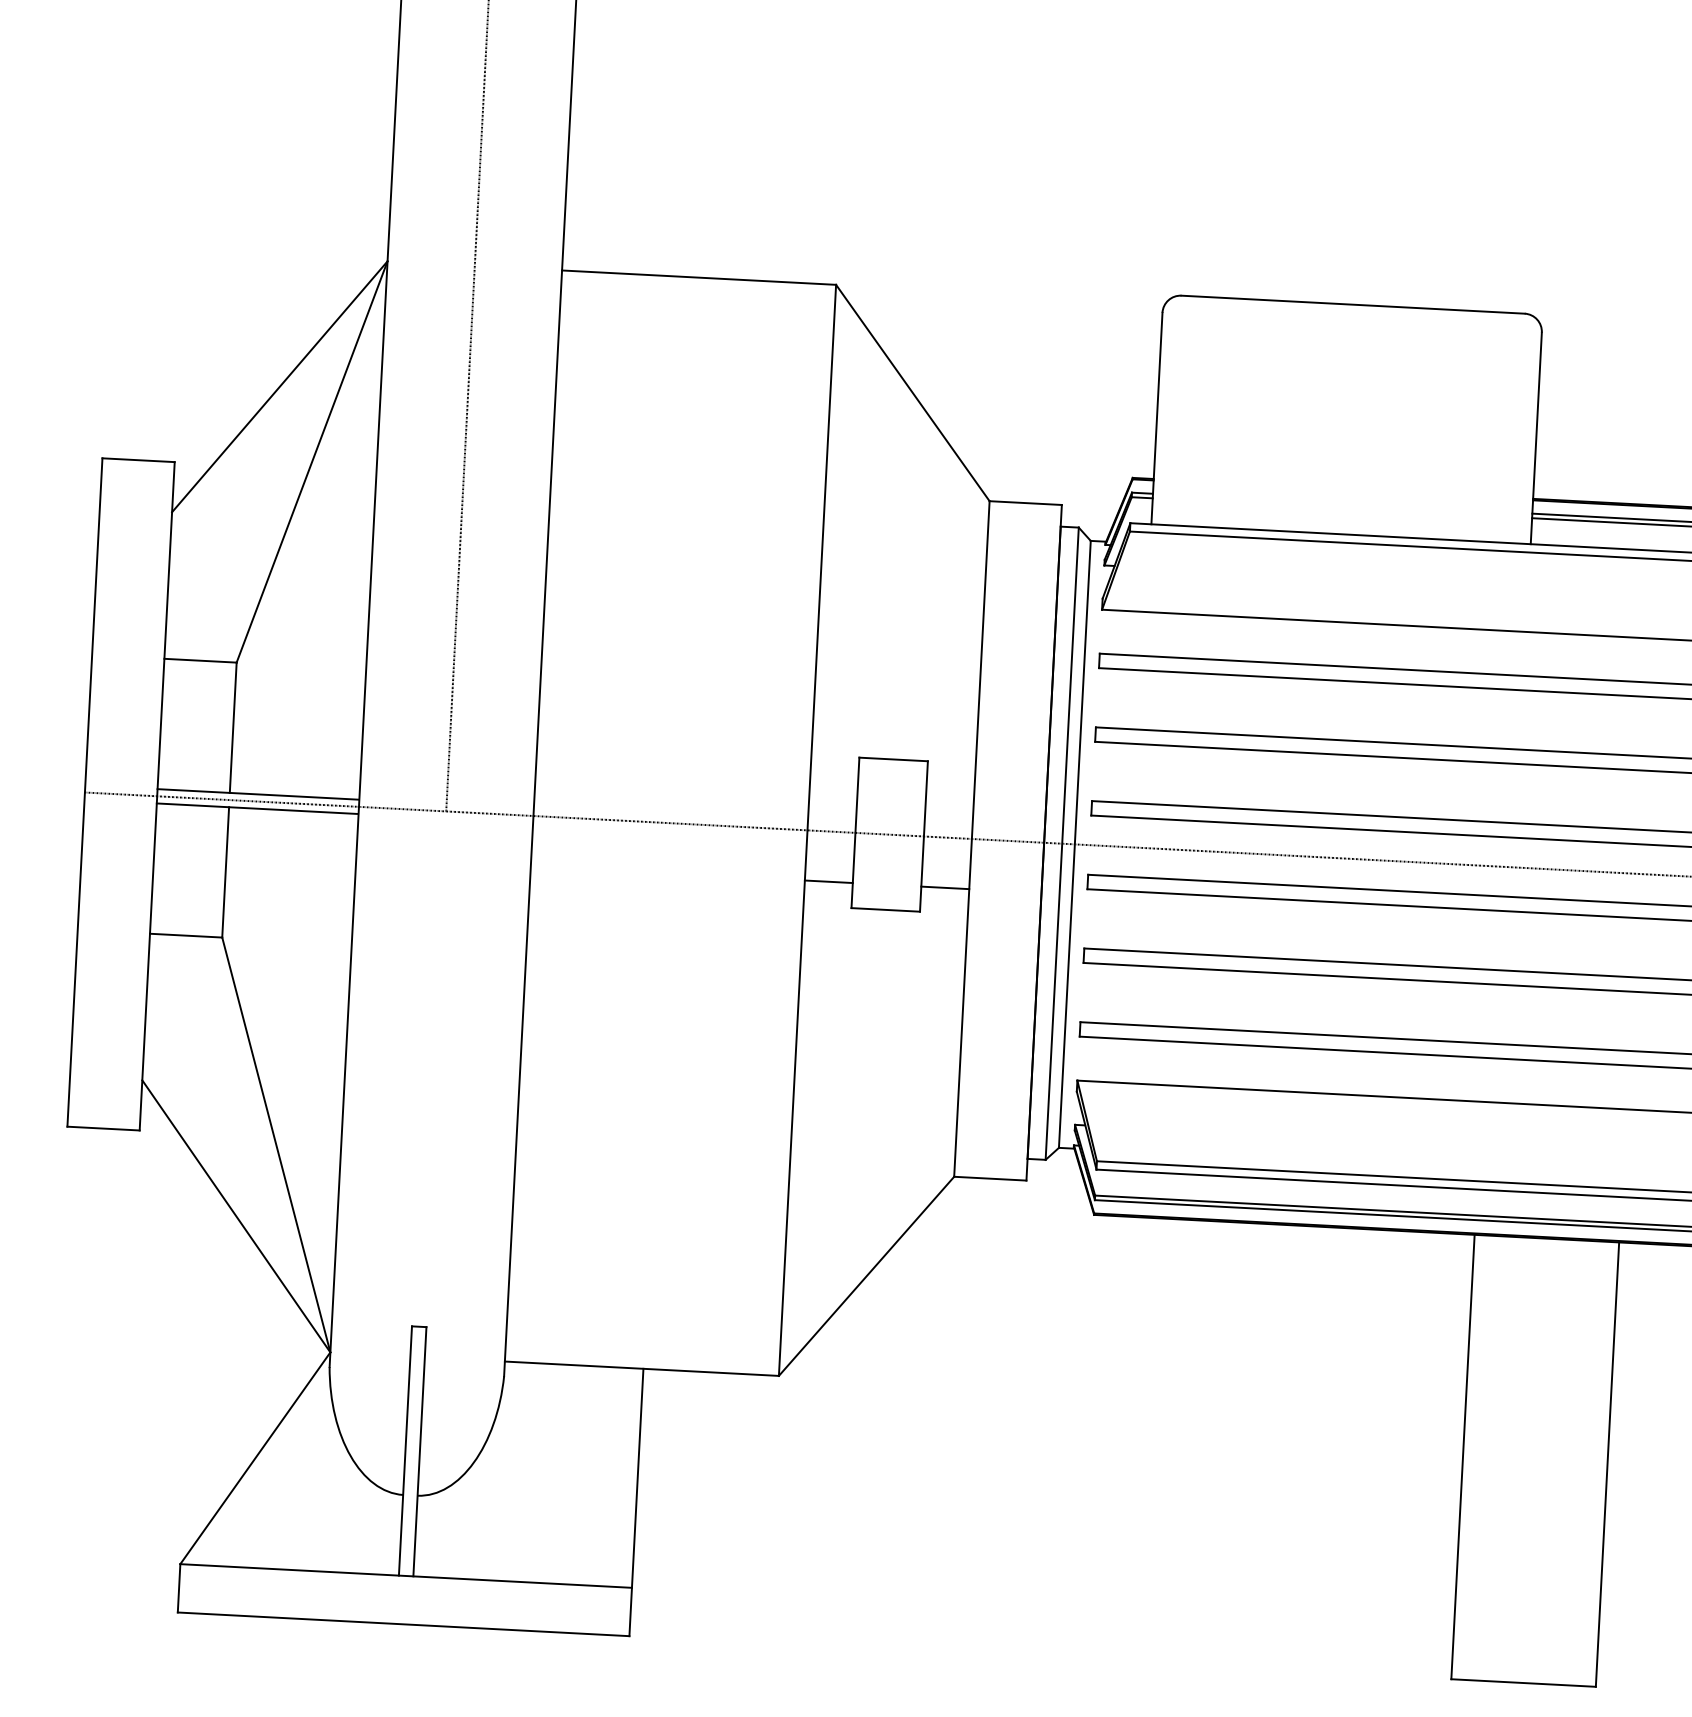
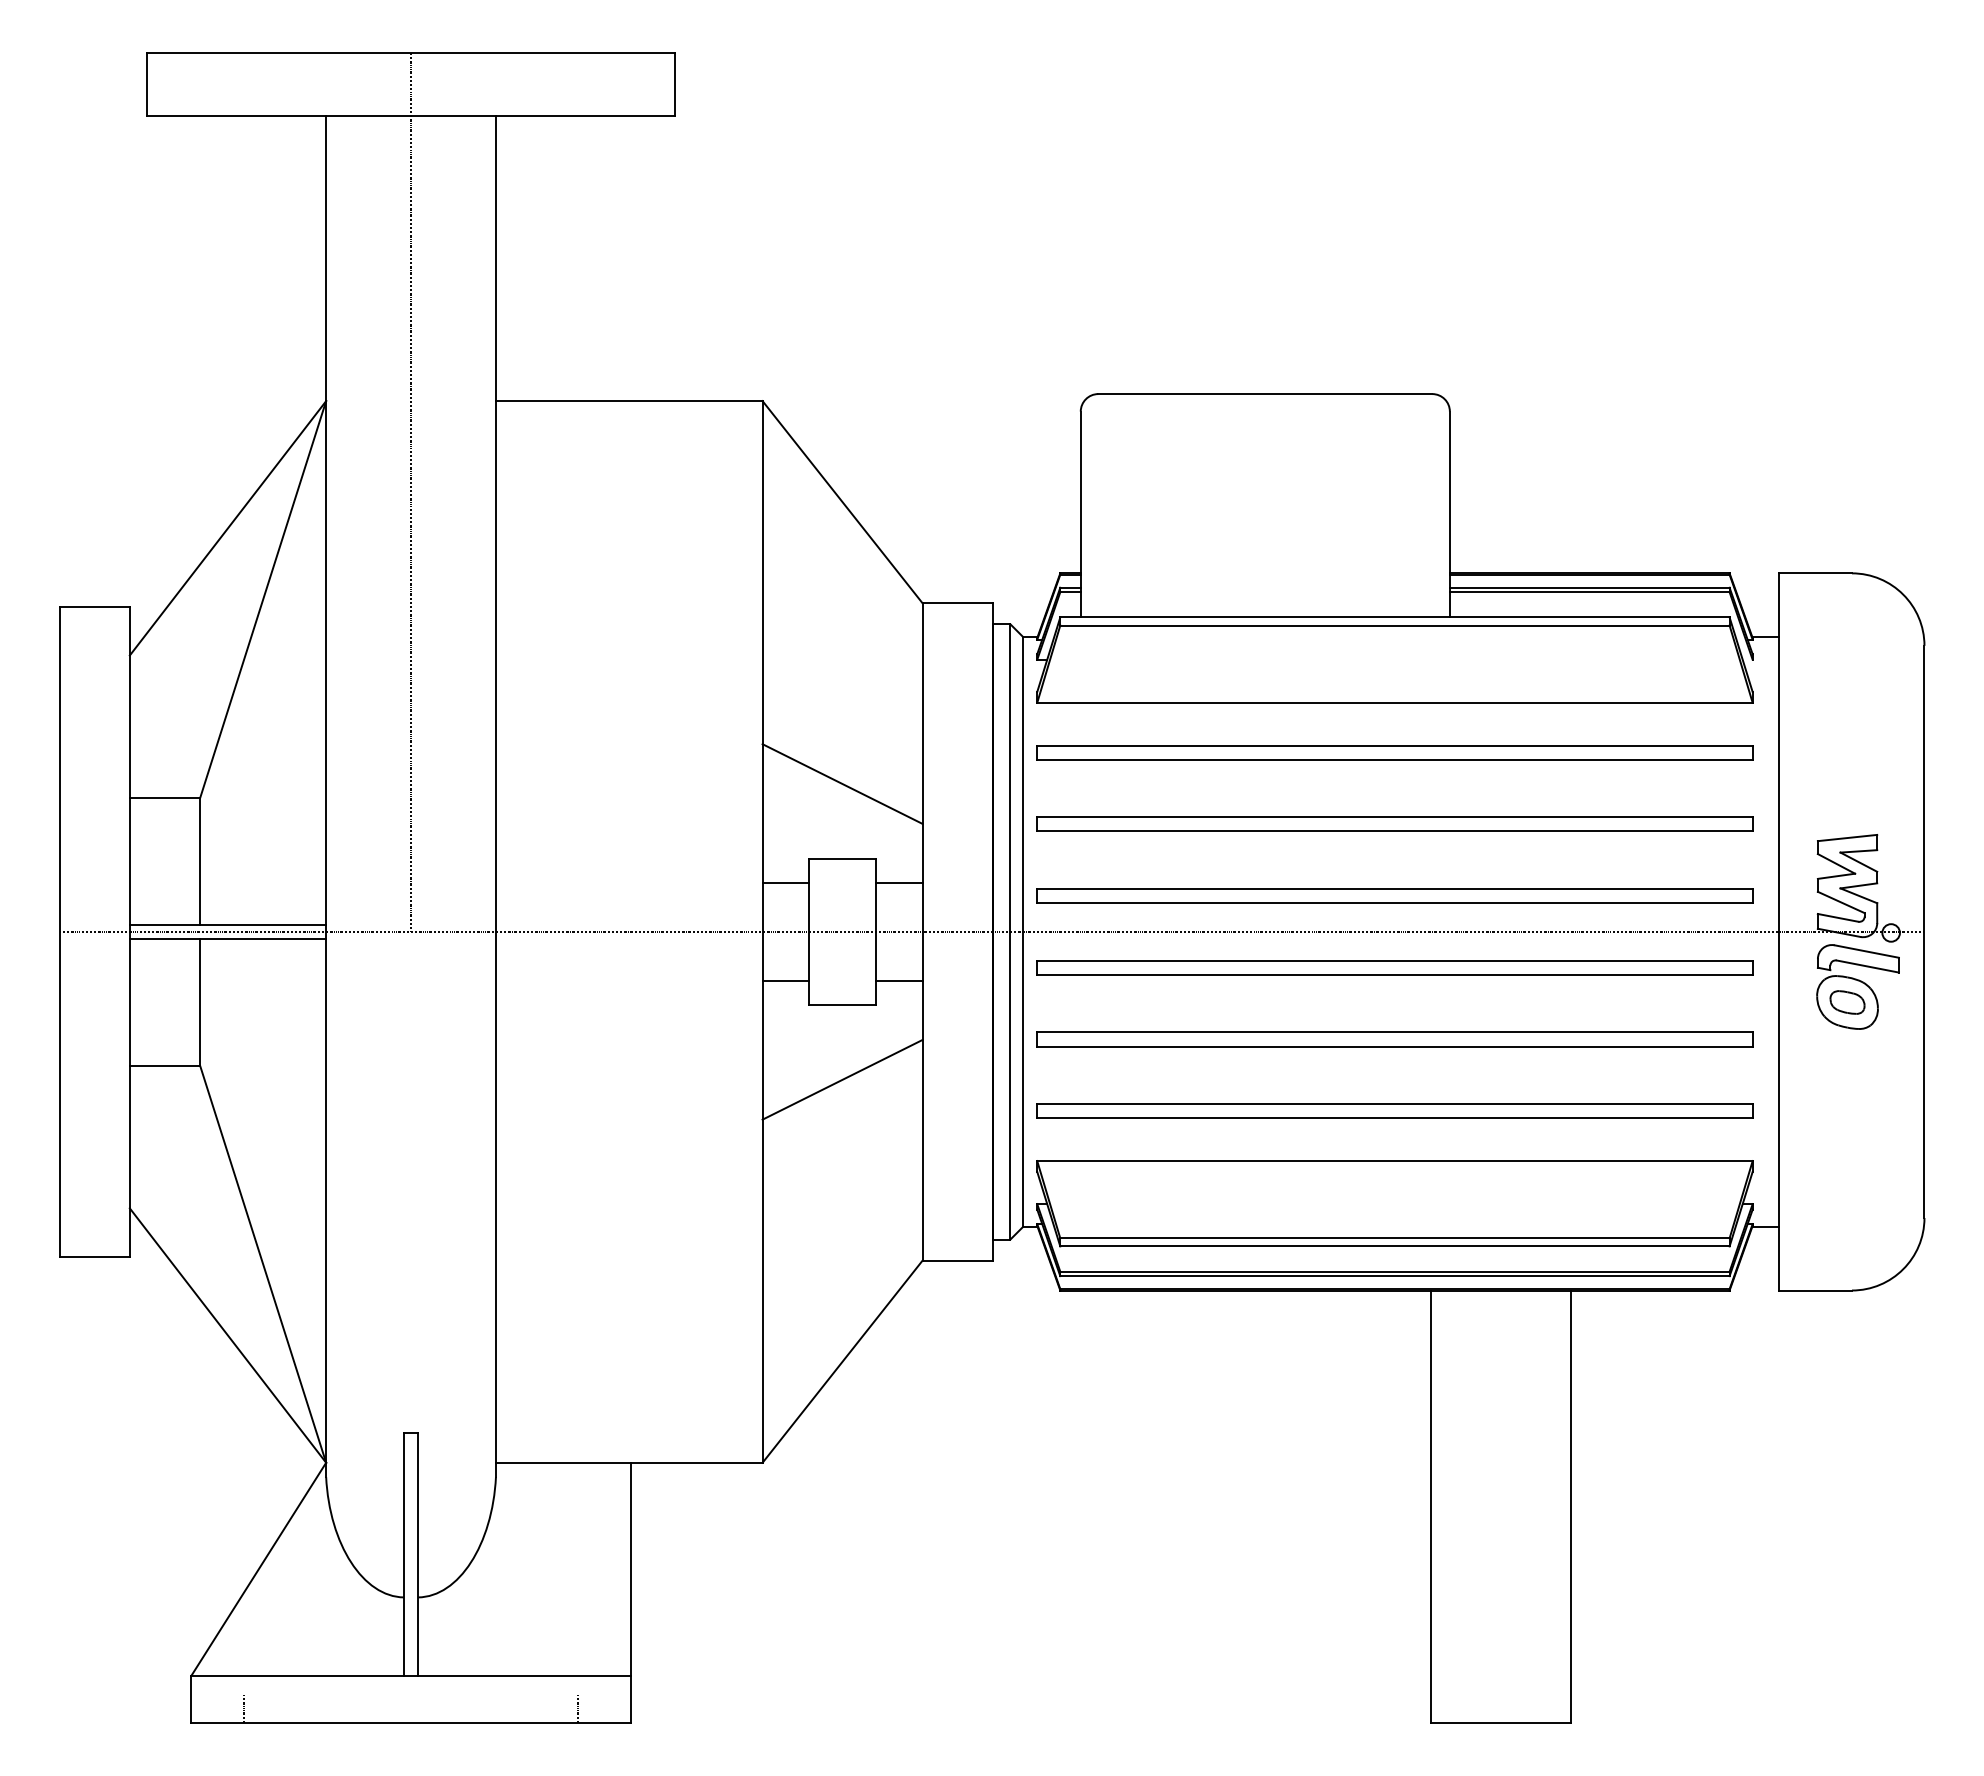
line: (897, 682) -> (842, 783), added
line: (833, 781) -> (785, 883), added
line: (949, 787) -> (898, 883), added
line: (881, 986) -> (842, 1079), added
line: (233, 1600) -> (244, 1708), added
line: (576, 1618) -> (578, 1708), added

